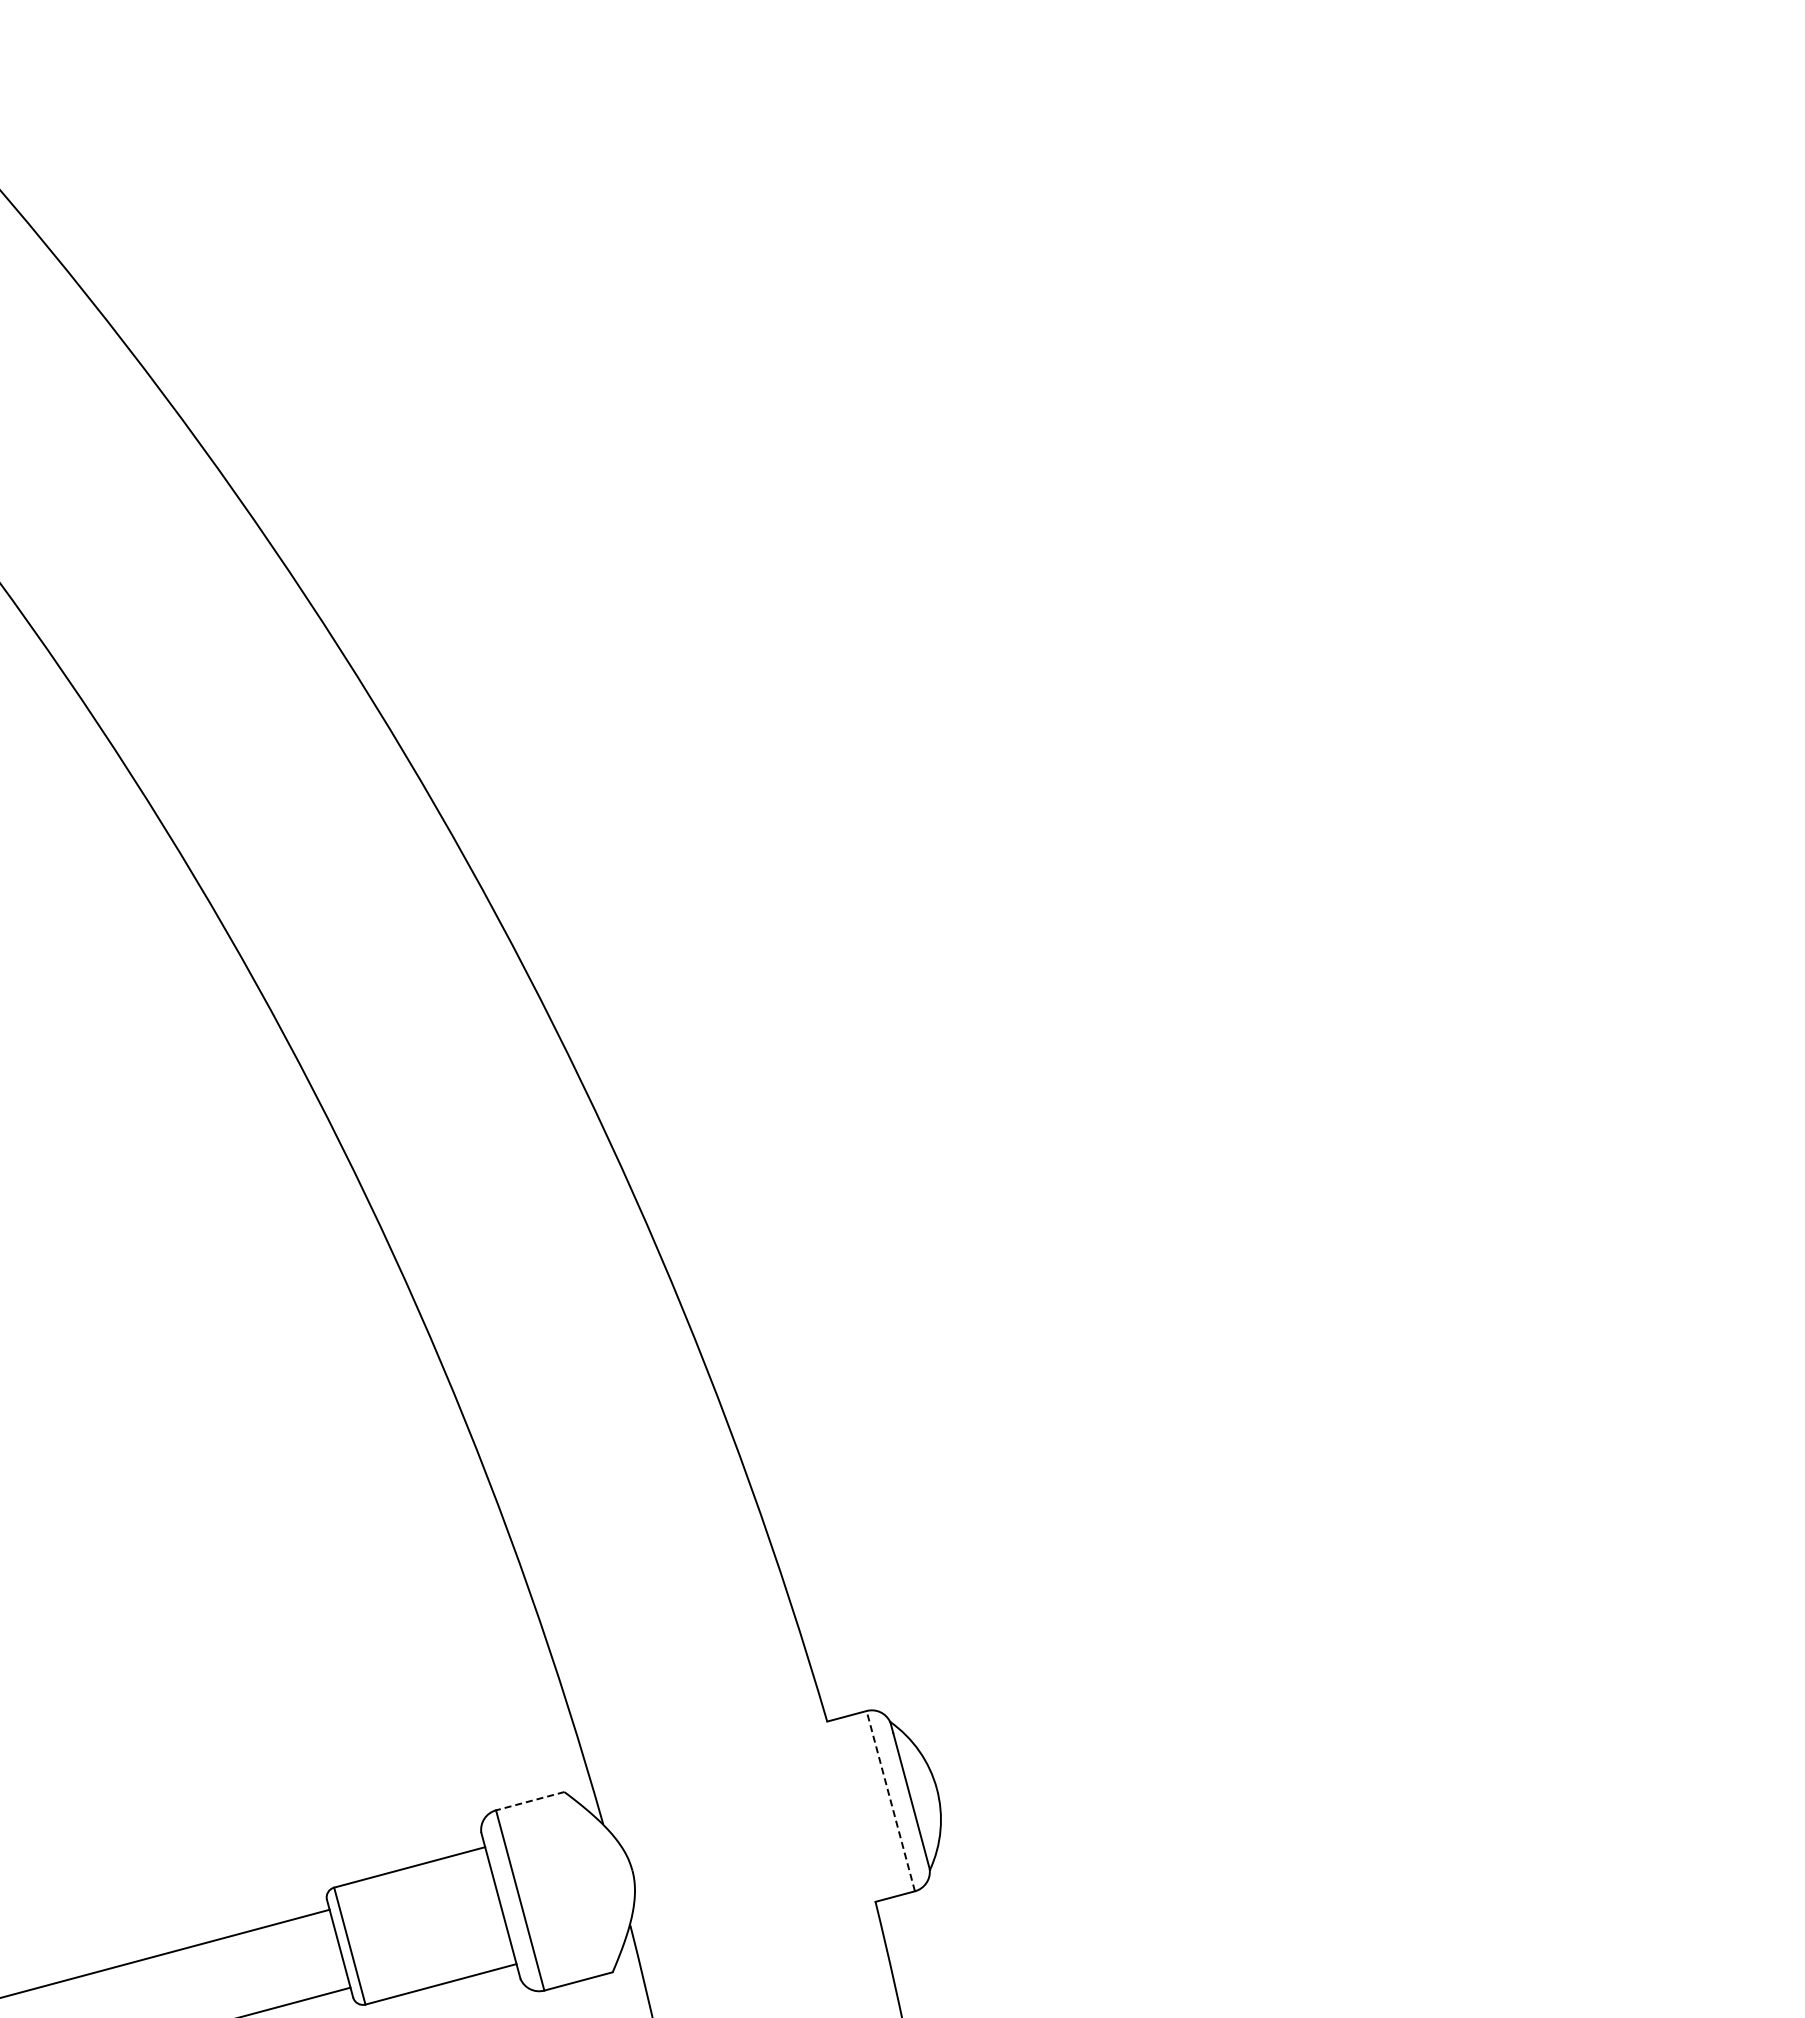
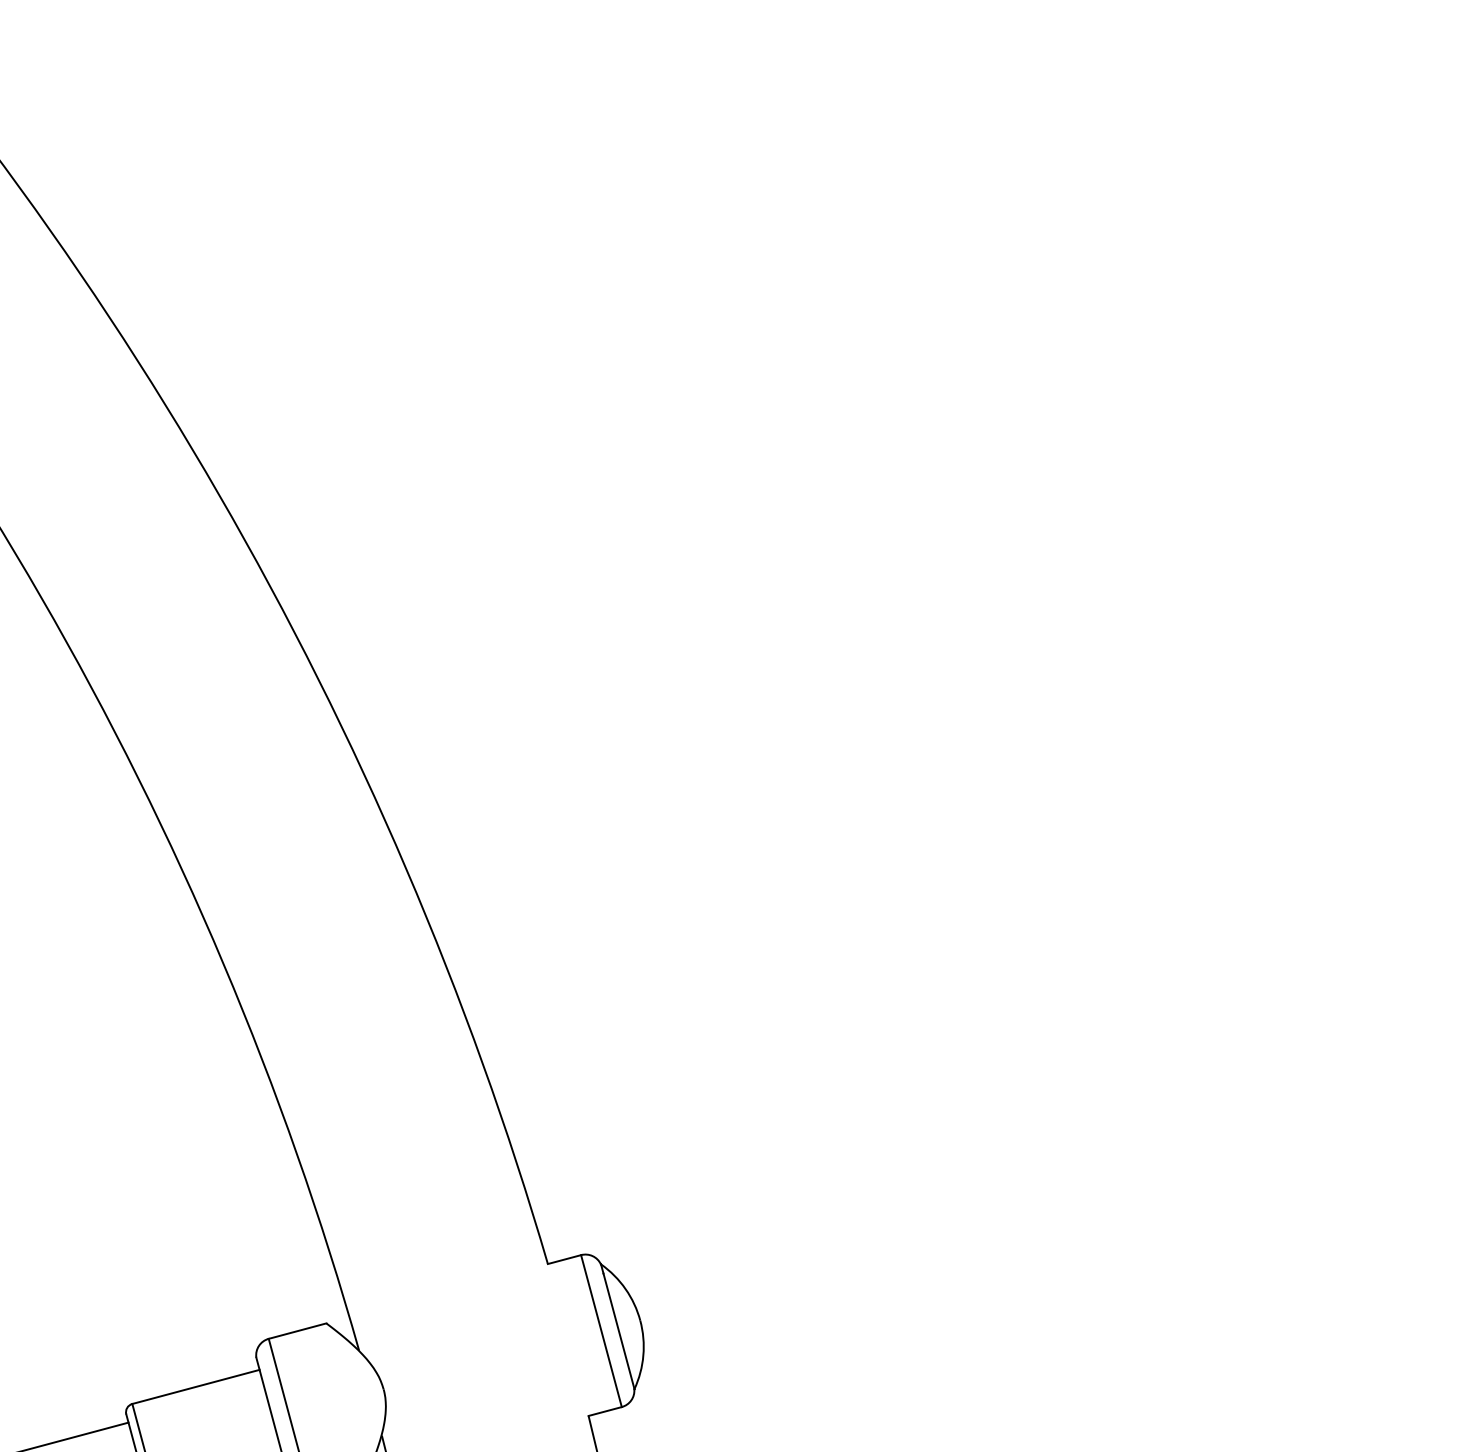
line: (890, 1800) -> (601, 1330), dashed -> solid
line: (529, 1801) -> (296, 1331), dashed -> solid

